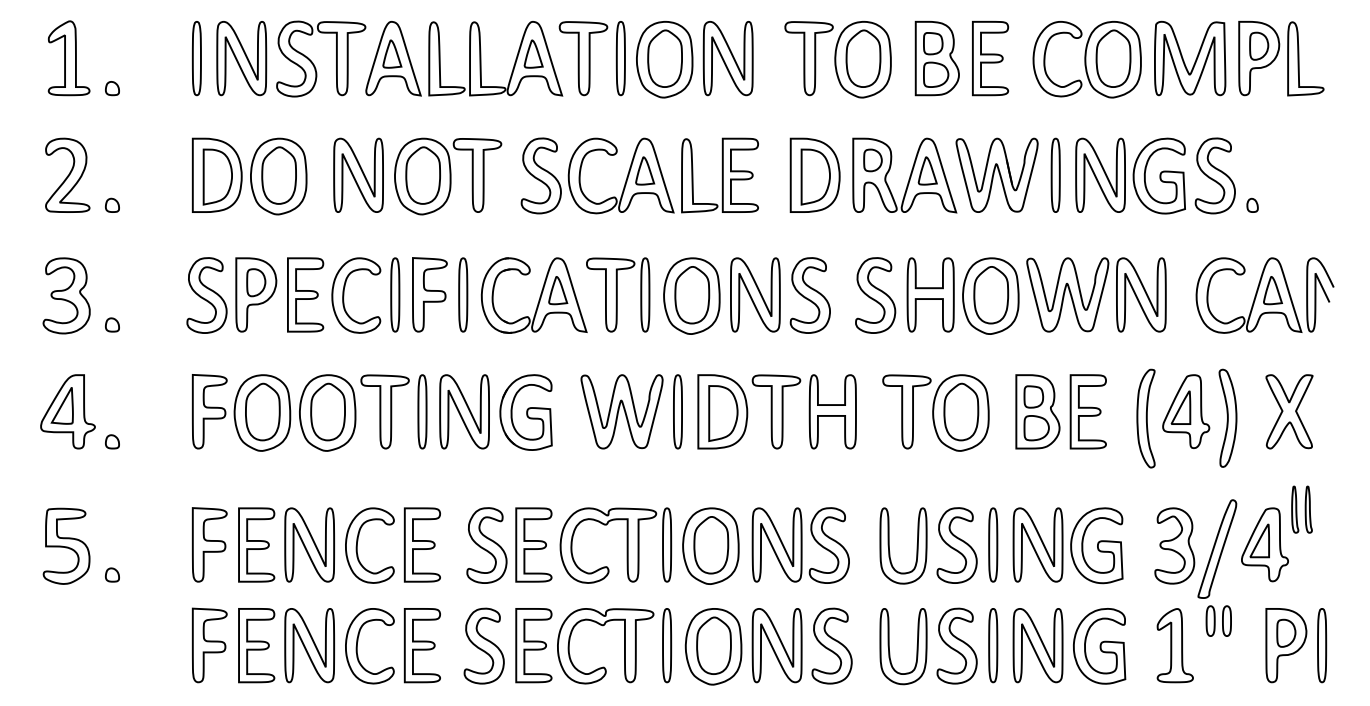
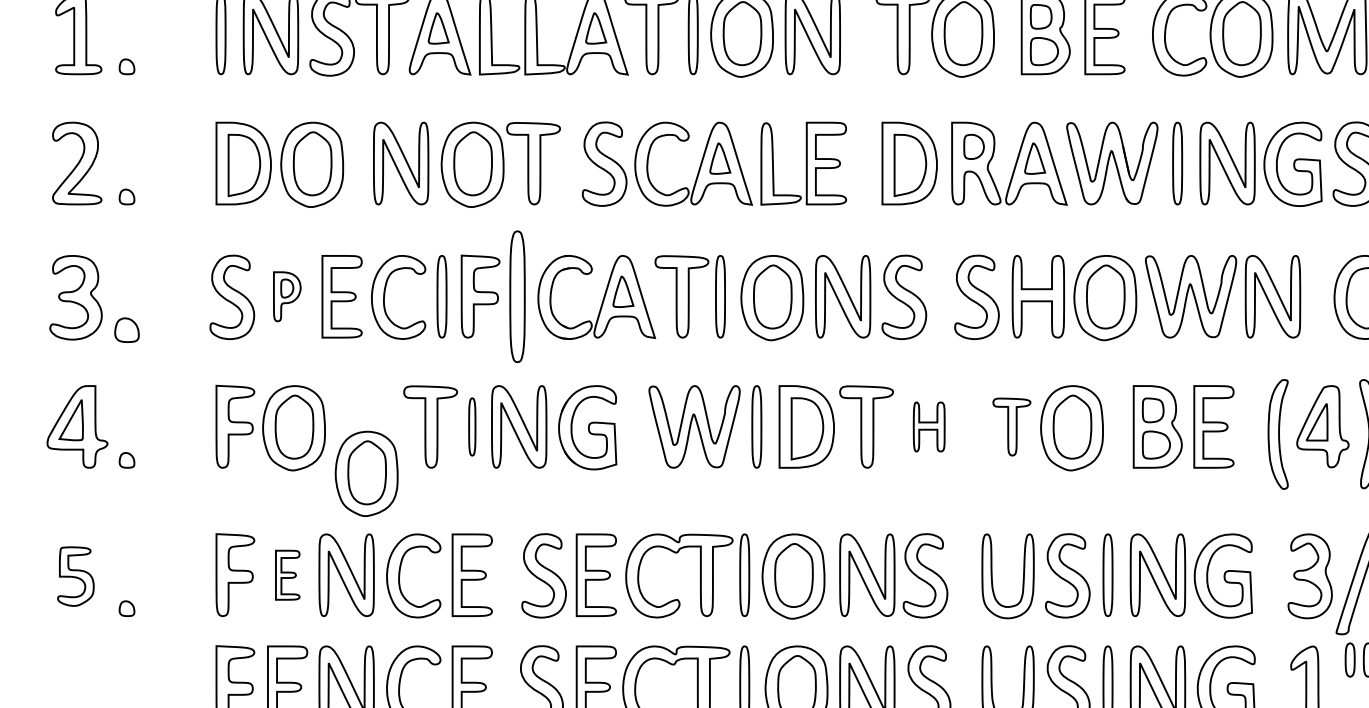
part: (256, 294) -> (287, 296), size x0.6
part: (463, 294) -> (517, 296), size x1.6
part: (112, 324) -> (127, 329), size x1.6
part: (422, 411) -> (472, 426), size x0.7
part: (832, 411) -> (928, 426), size x0.6
part: (906, 411) -> (1011, 426), size x0.7
part: (327, 412) -> (366, 473), moved
part: (256, 544) -> (287, 574), size x0.6
part: (66, 545) -> (75, 575), size x0.7

